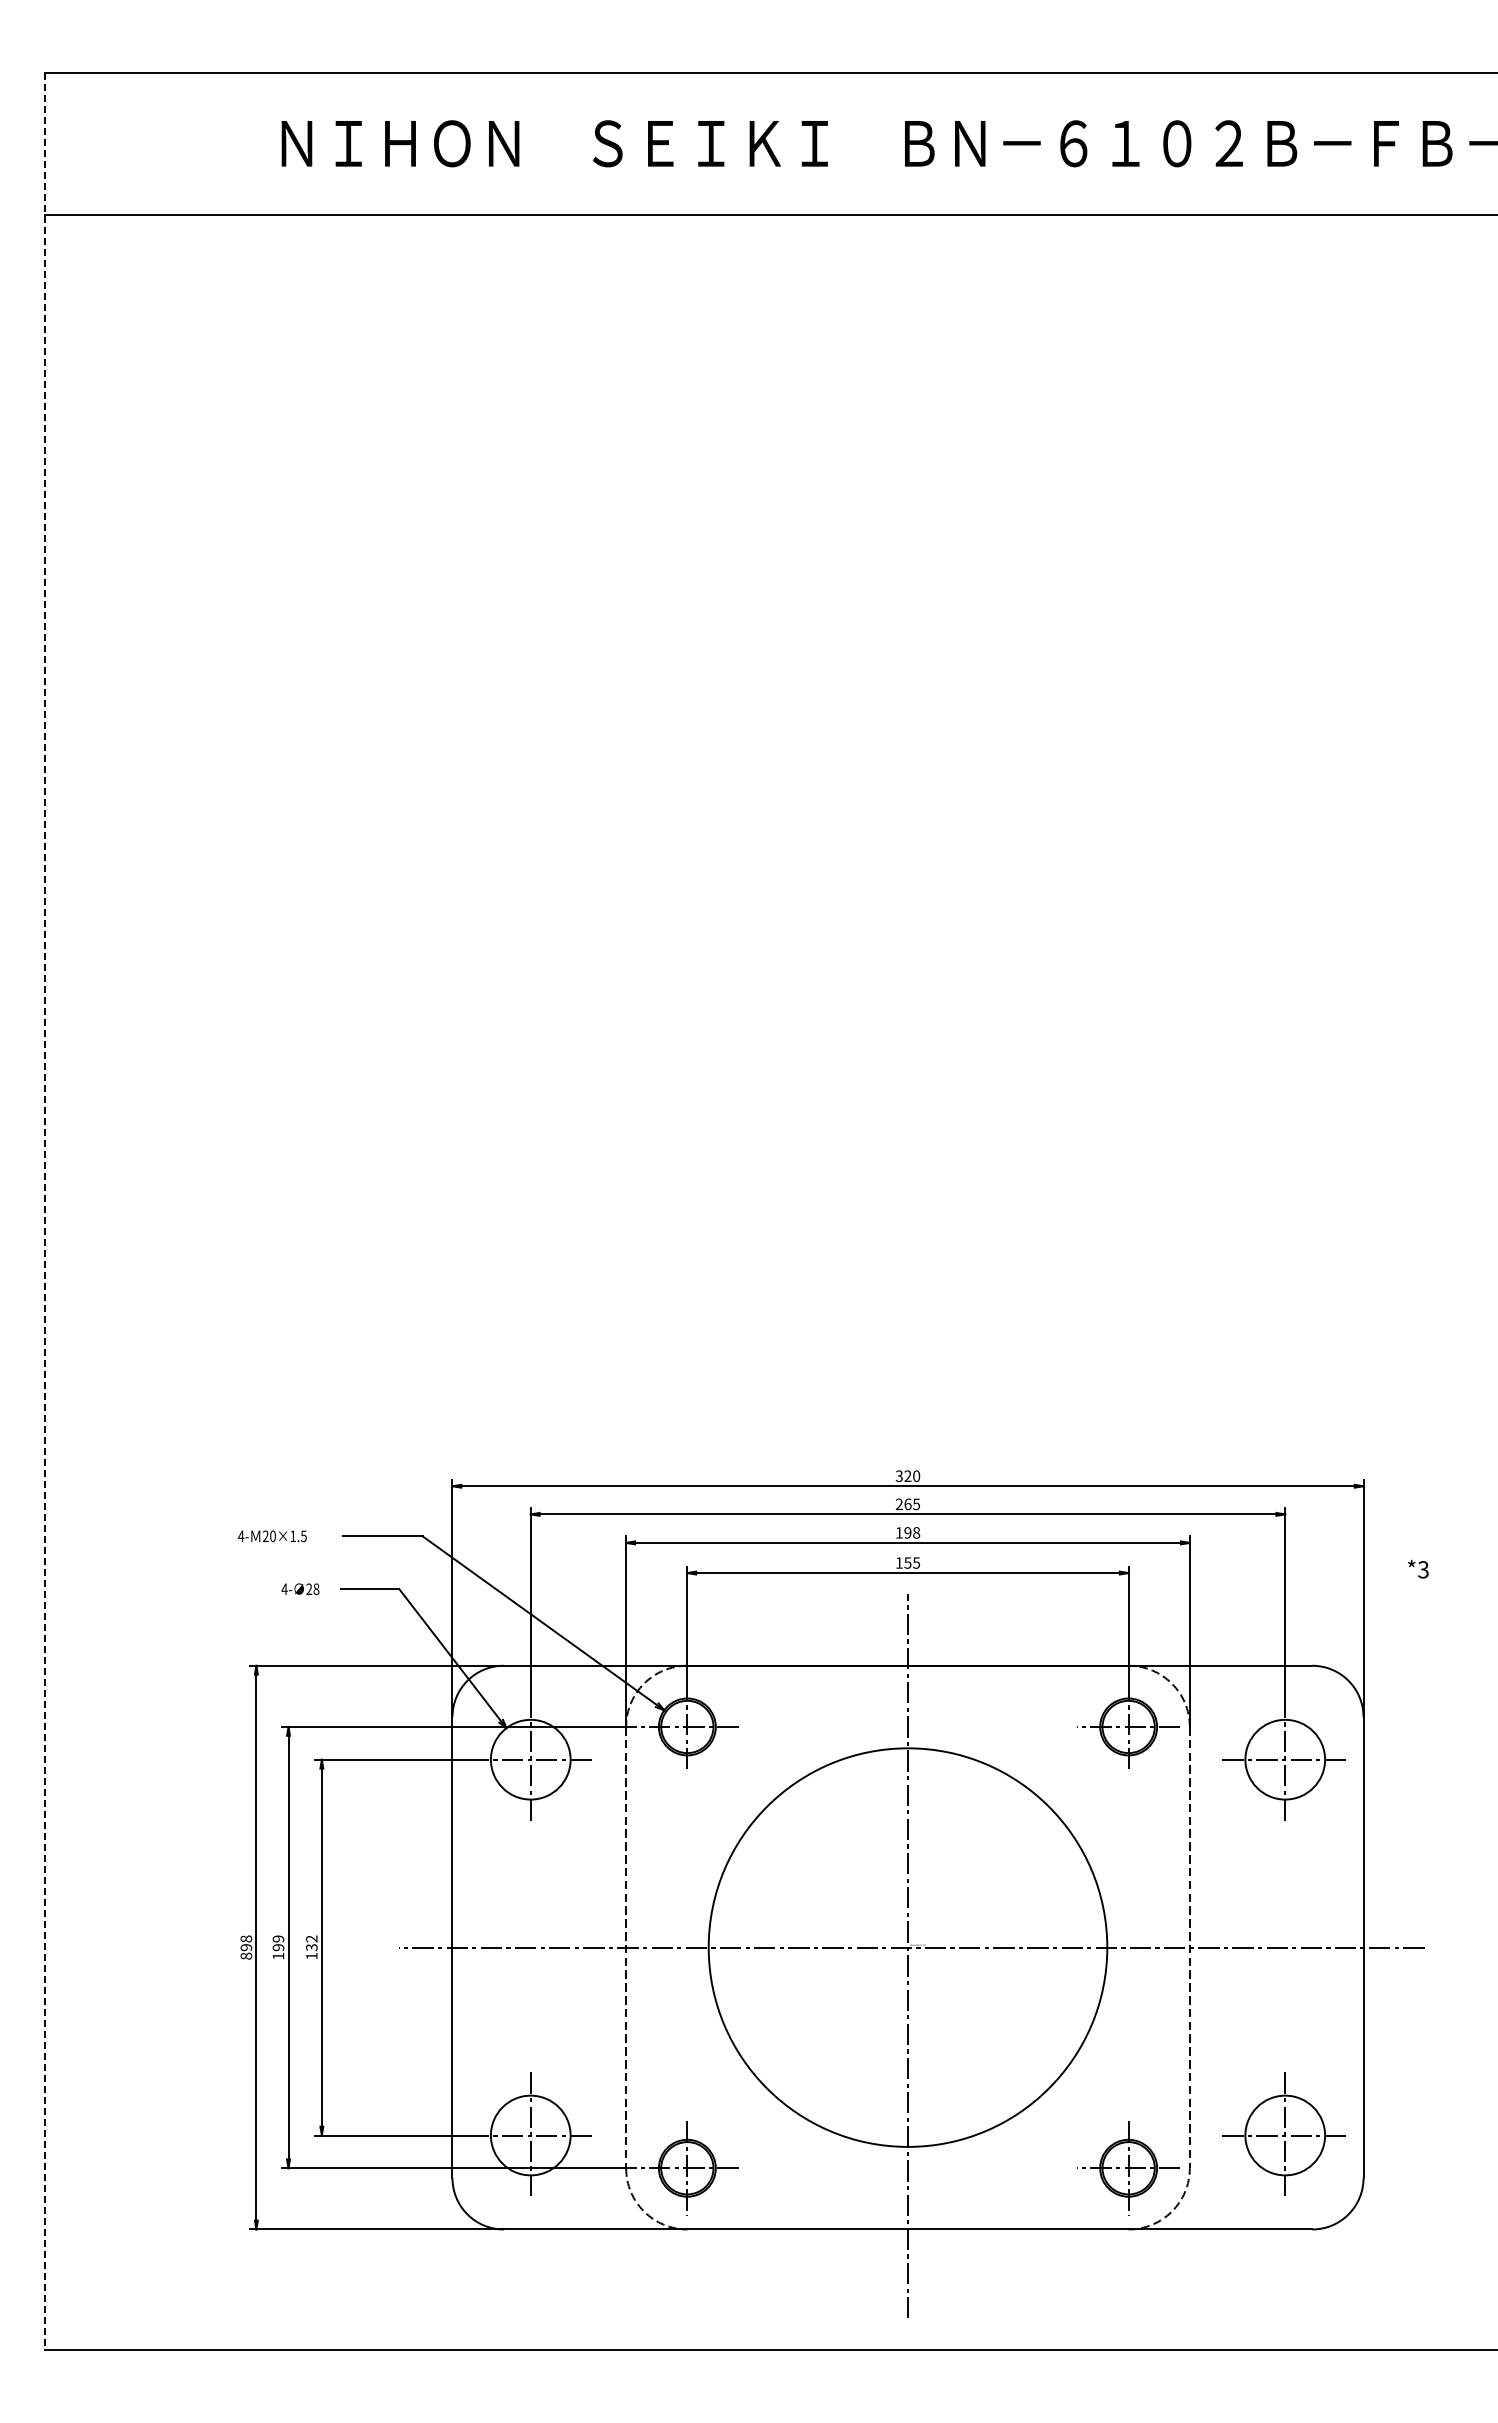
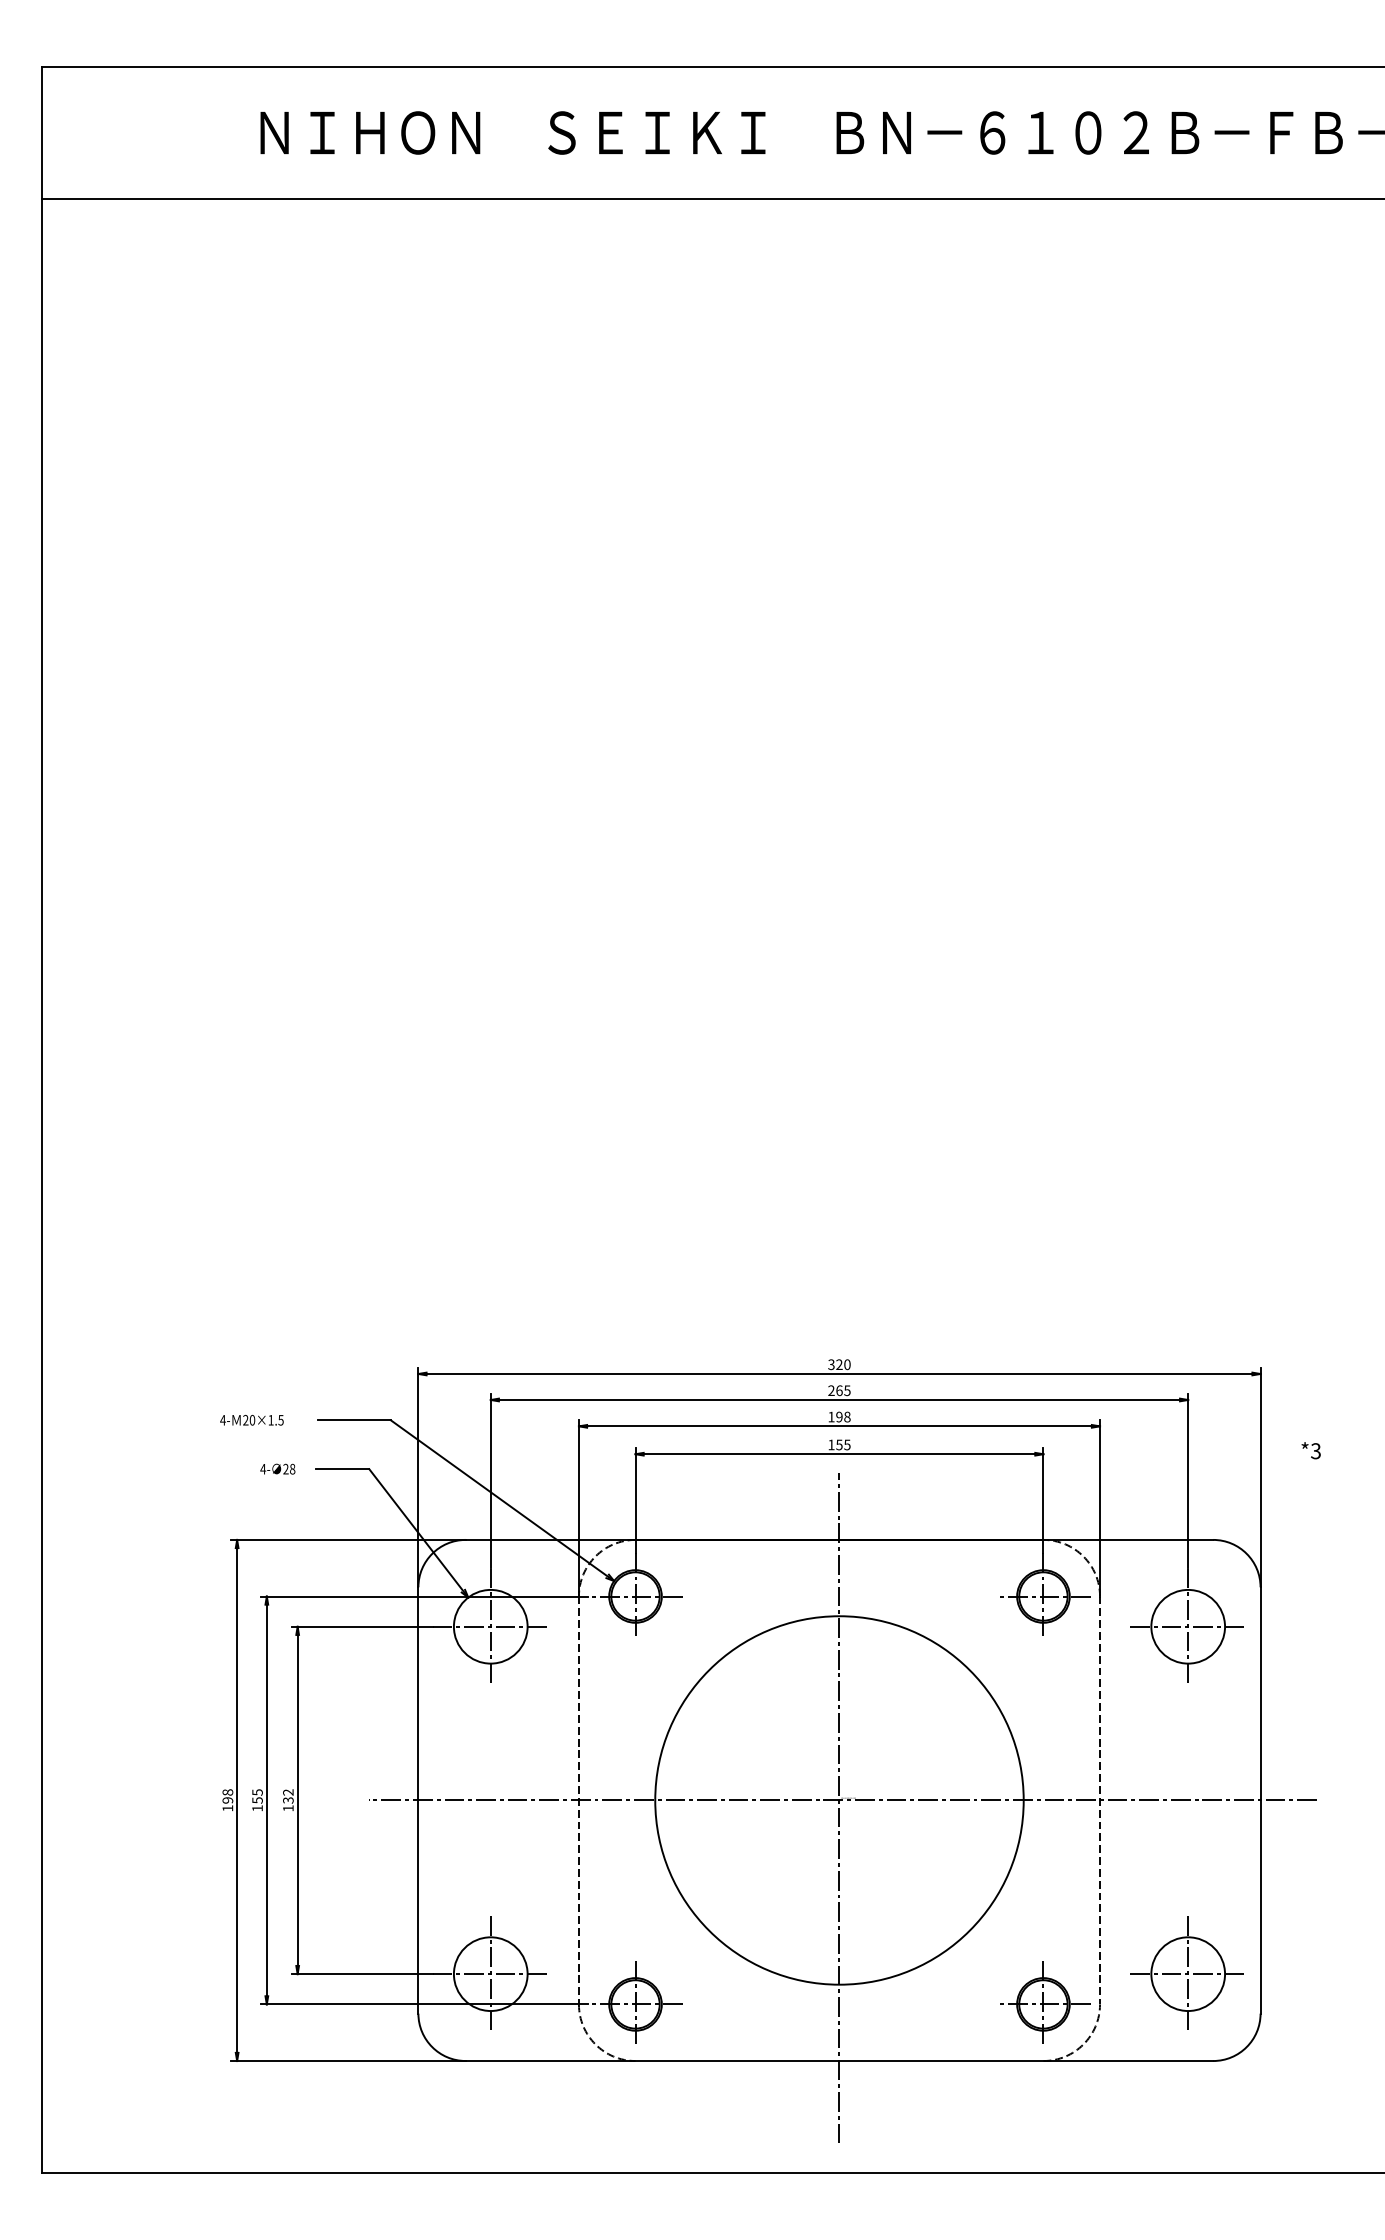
line: (44, 1211) -> (41, 1120), dashed -> solid
text: (278, 1943) -> (257, 1796), 199 -> 155
text: (246, 1955) -> (227, 1807), 898 -> 198

